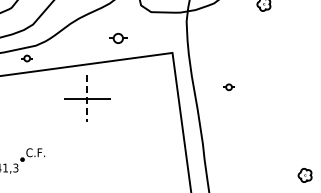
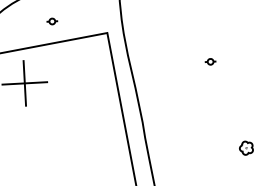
part: (117, 38) -> (51, 21), size x0.62
part: (228, 87) -> (210, 62), moved
line: (87, 99) -> (24, 84), dashed -> solid

